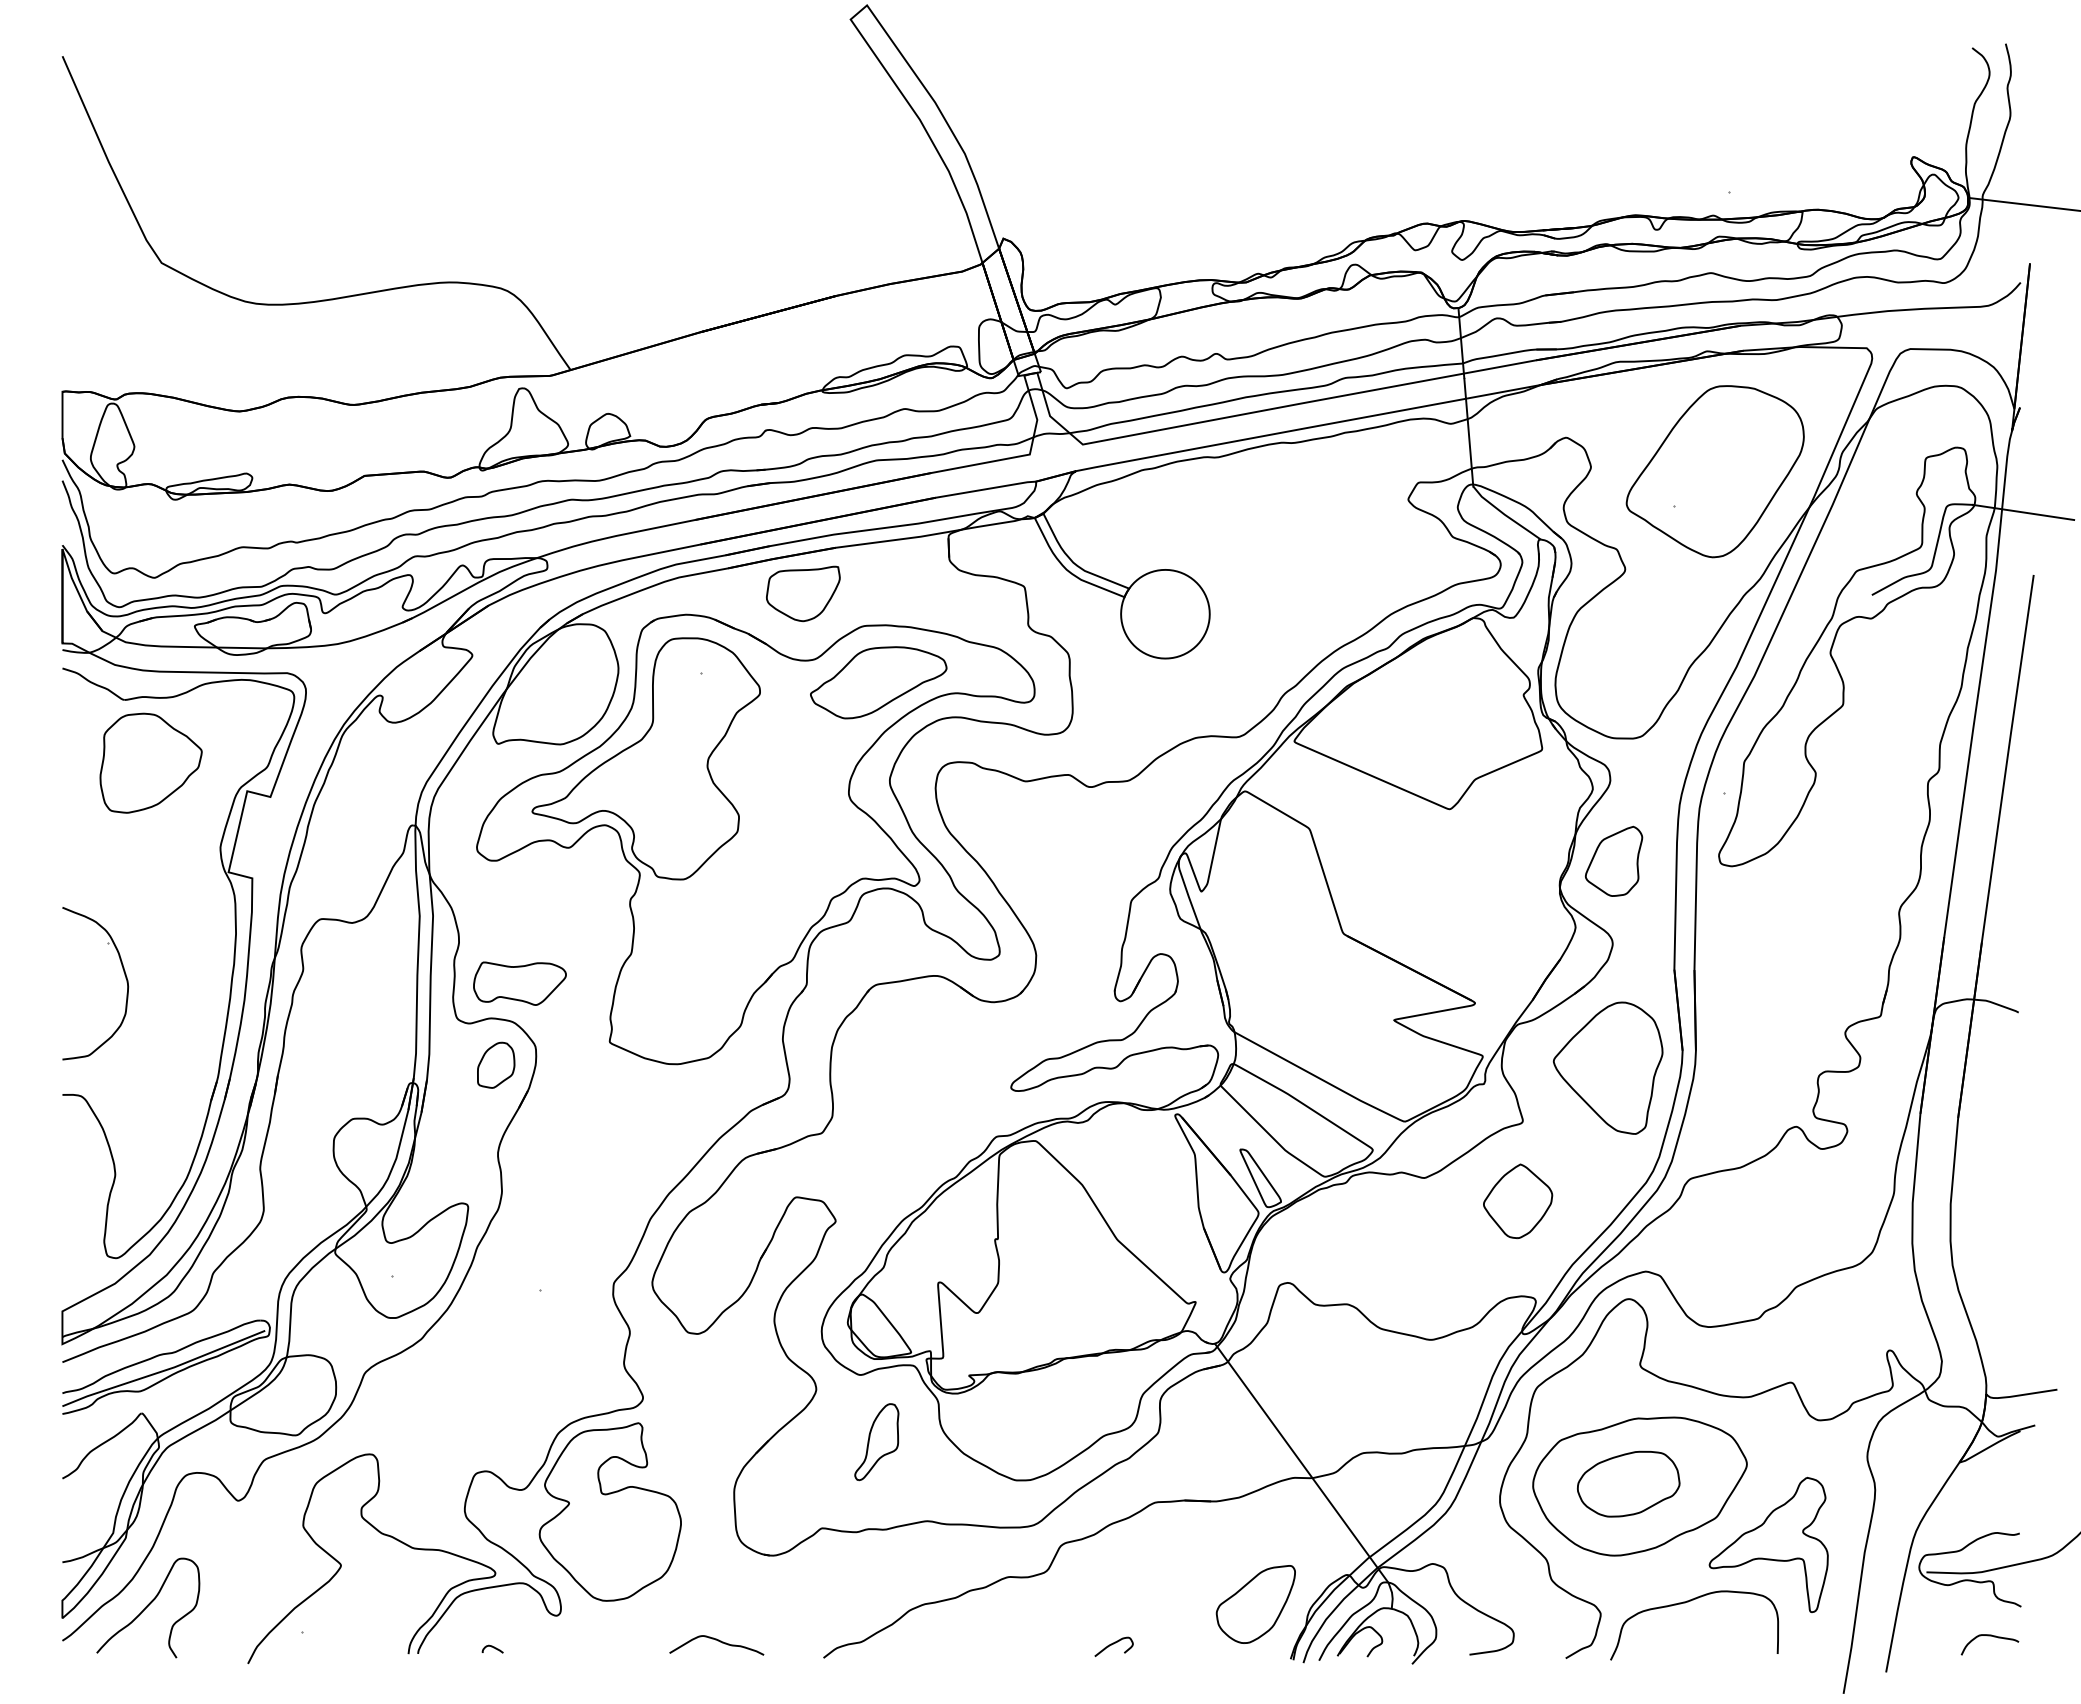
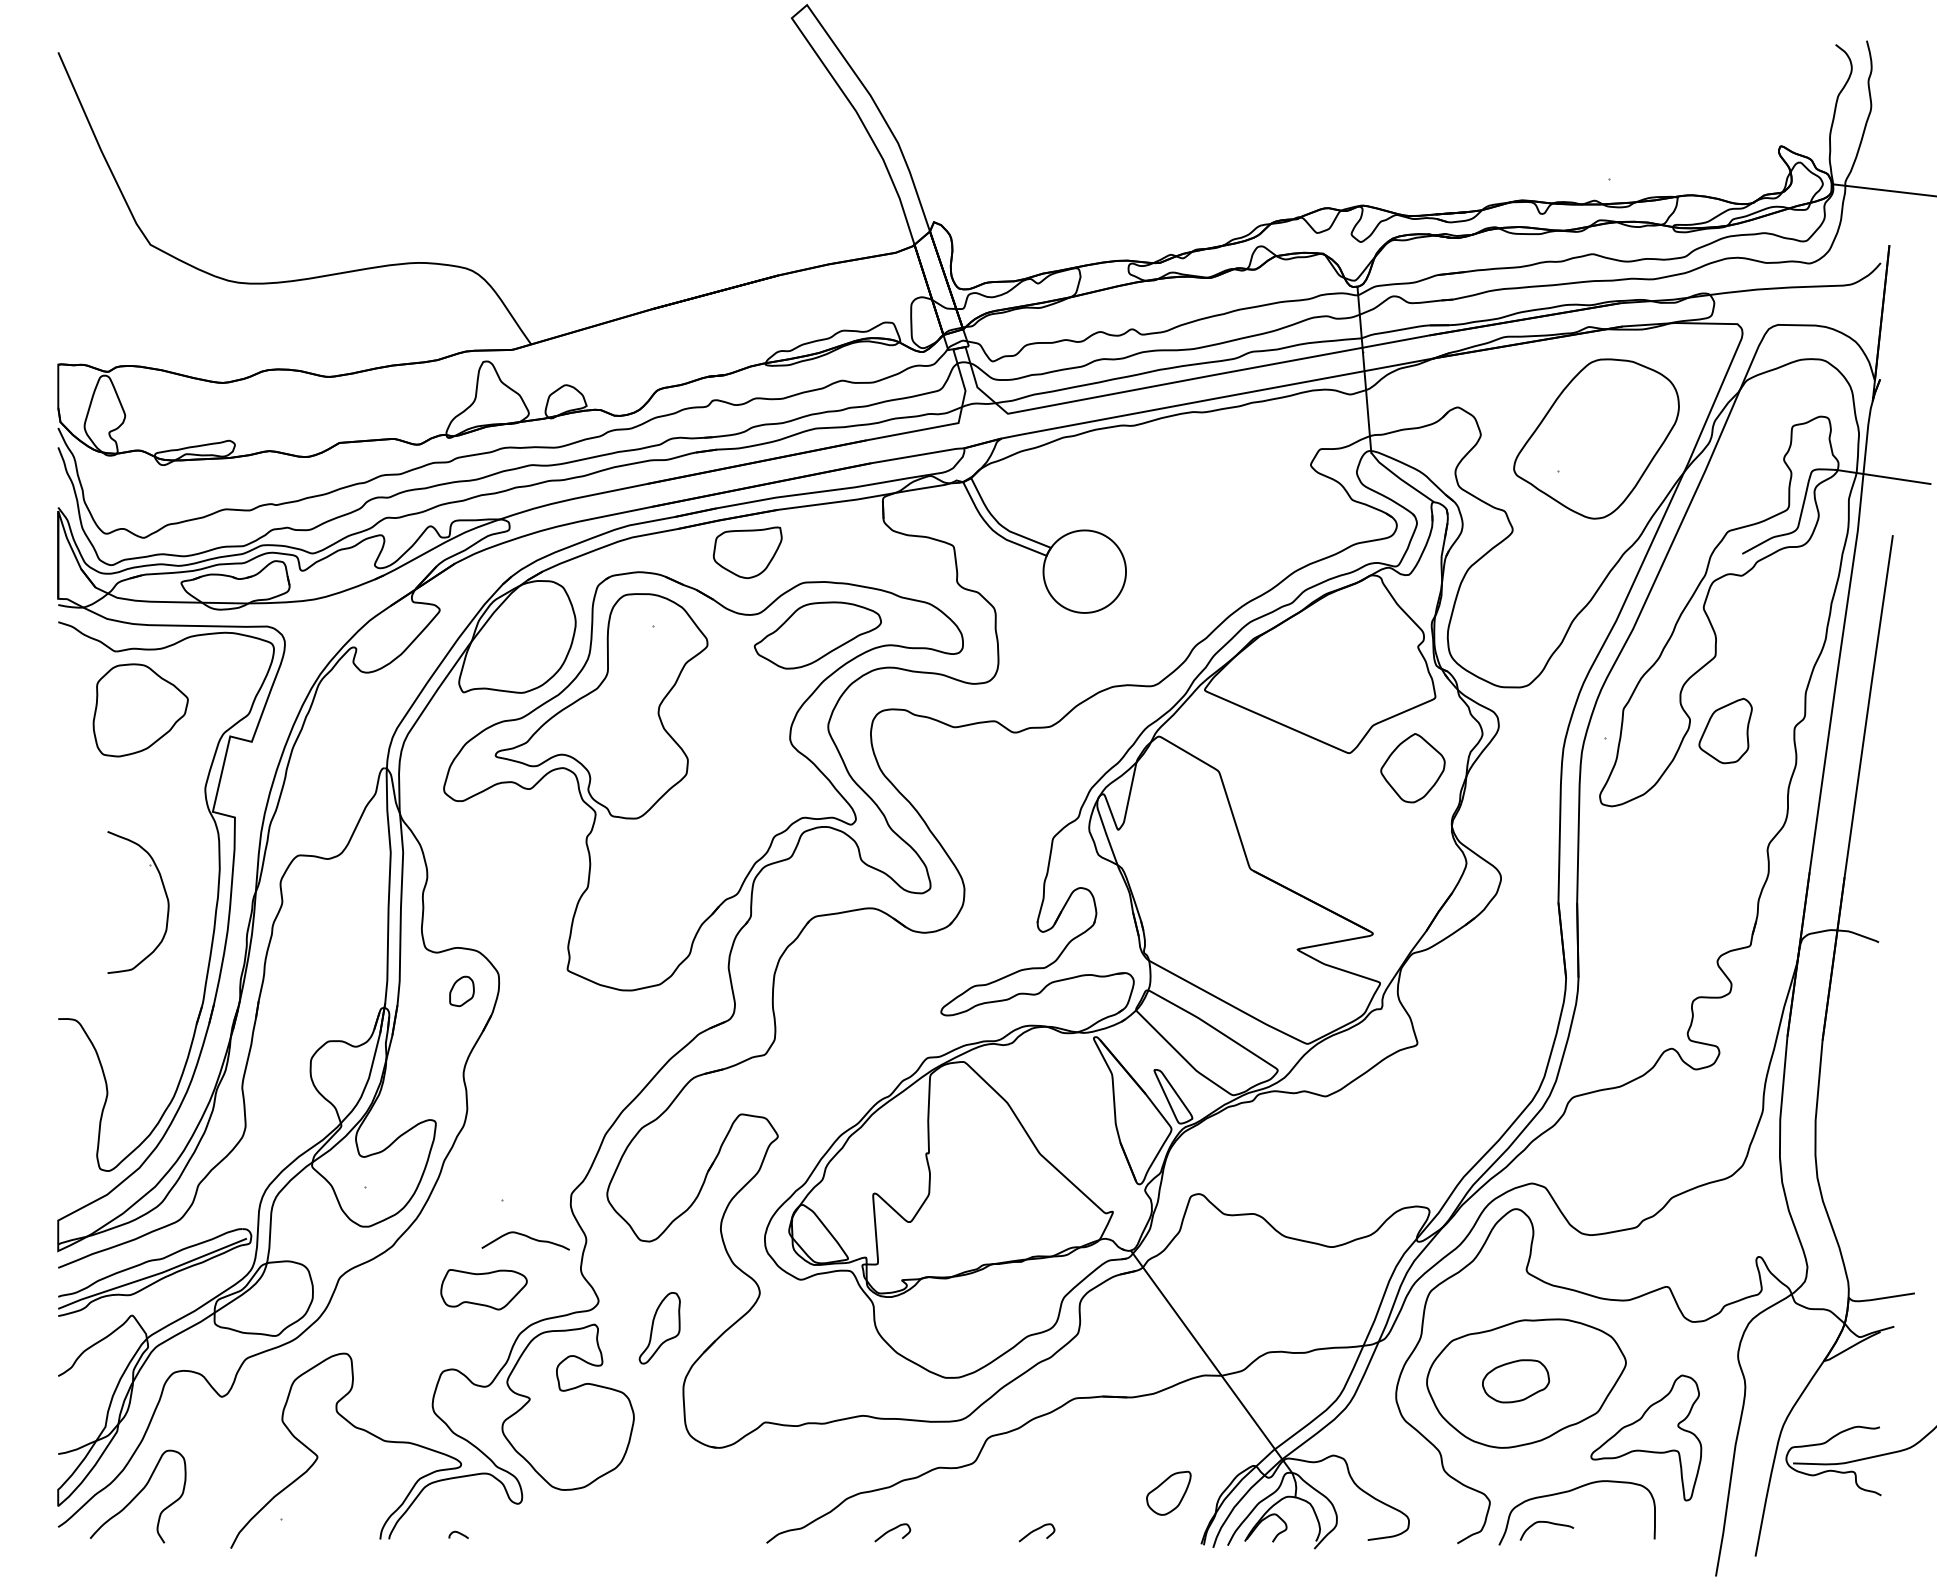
part: (1613, 860) -> (1725, 730), moved
part: (123, 972) -> (164, 892), moved
part: (519, 983) -> (483, 1289), moved
part: (496, 1064) -> (462, 990), size x0.7
part: (1607, 1067) -> (1496, 993), removed
part: (1518, 1201) -> (1413, 768), moved
part: (876, 1442) -> (659, 1328), moved
part: (1628, 1483) -> (1515, 1380), size x0.7
part: (1255, 1604) -> (1168, 1493), size x0.6
curve: (1989, 1636) -> (1546, 1523), moved
curve: (718, 1641) -> (527, 1237), moved
curve: (958, 1644) -> (892, 1530), added

